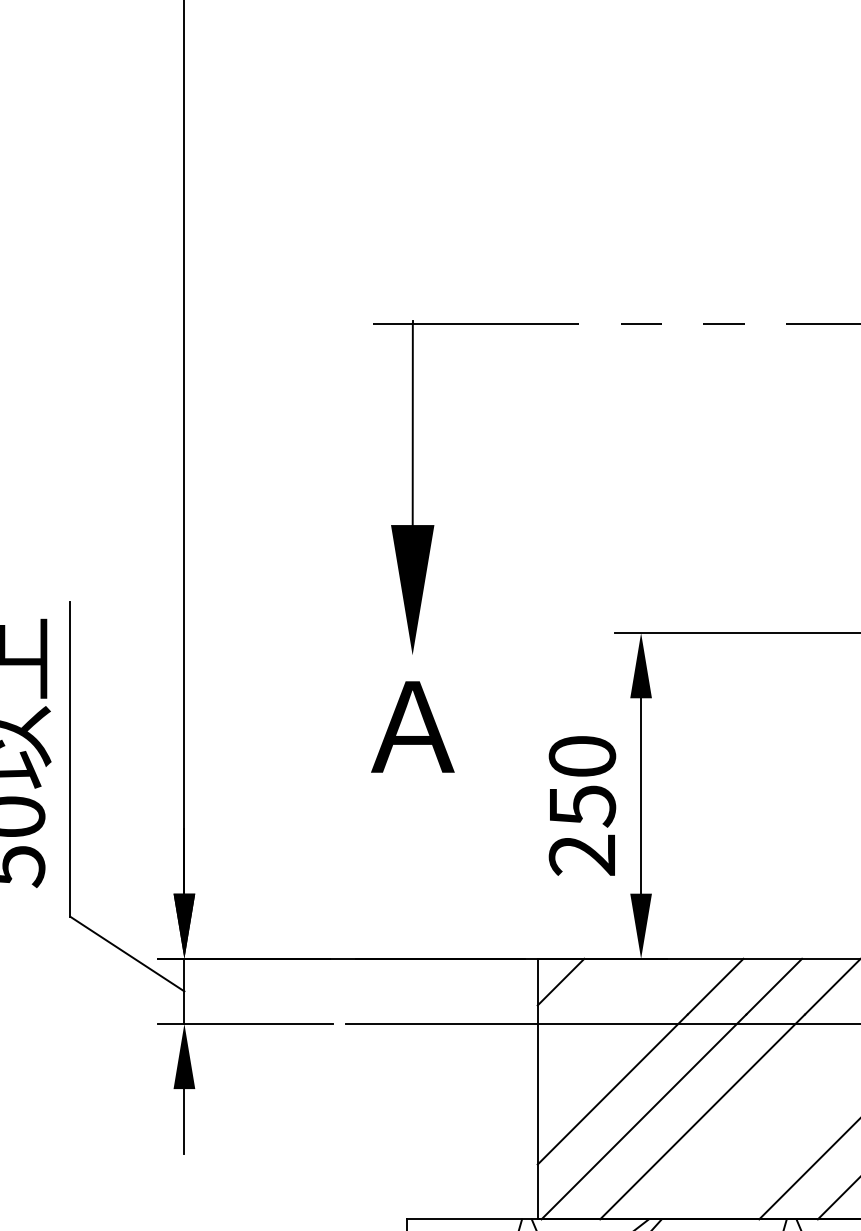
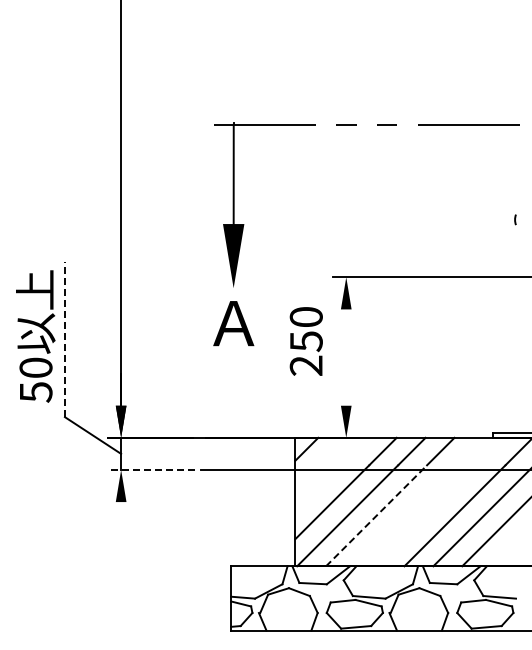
line: (69, 759) -> (64, 339), solid -> dashed
line: (641, 795) -> (346, 357), removed
text: (580, 805) -> (305, 341), moved
line: (243, 1023) -> (150, 469), solid -> dashed
line: (702, 1116) -> (376, 515), solid -> dashed
line: (185, 1122) -> (121, 518), removed

